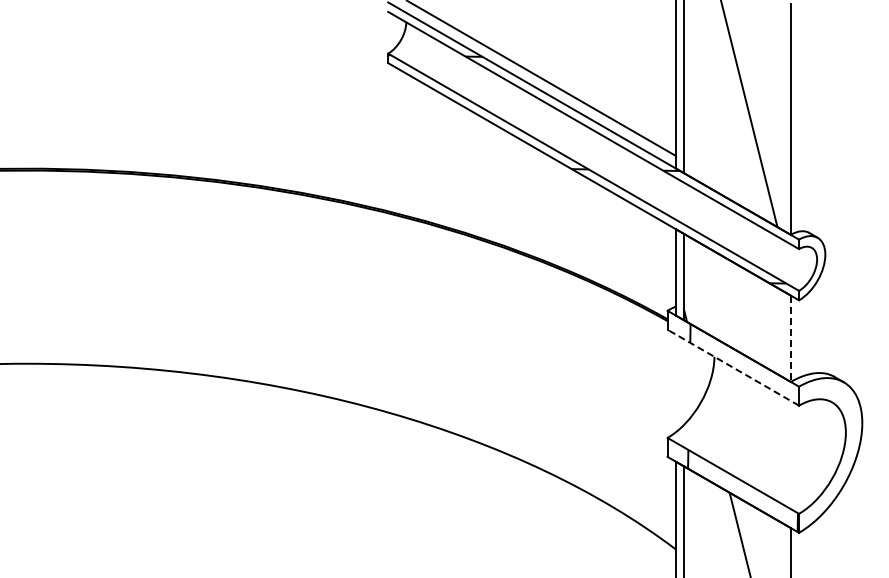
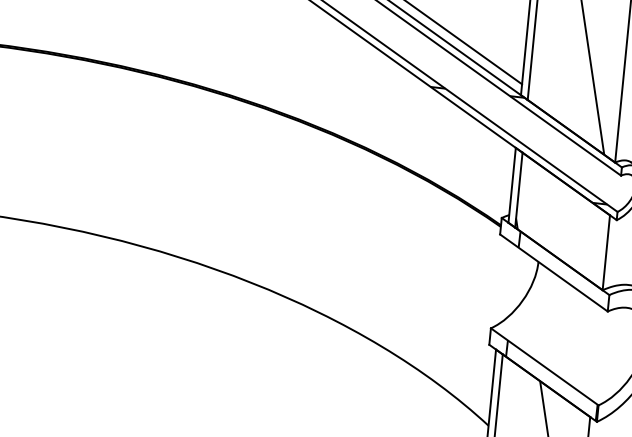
line: (790, 339) -> (605, 253), dashed -> solid
line: (733, 367) -> (554, 272), dashed -> solid

